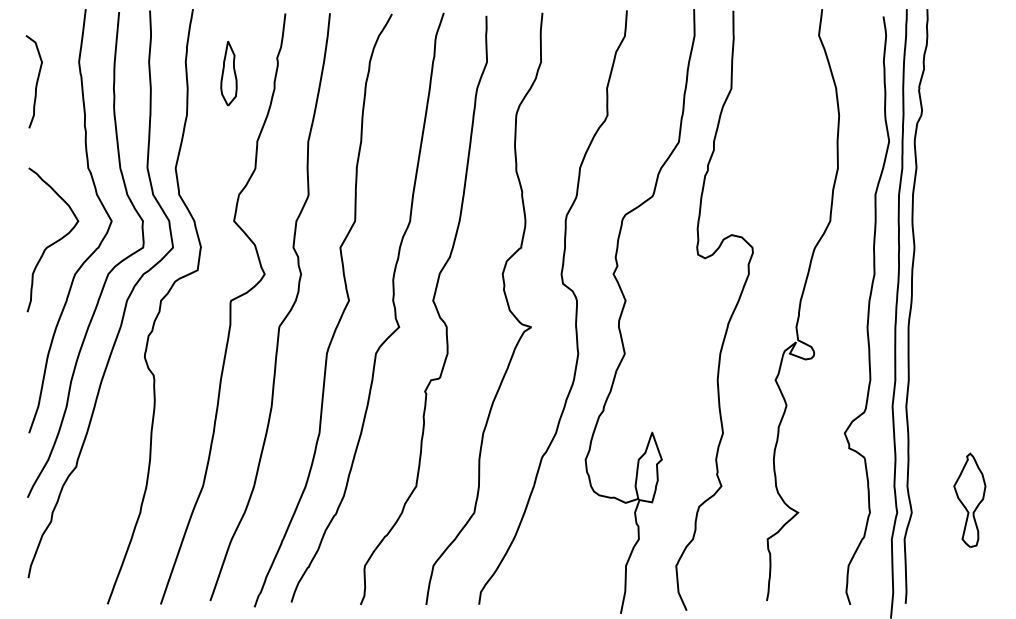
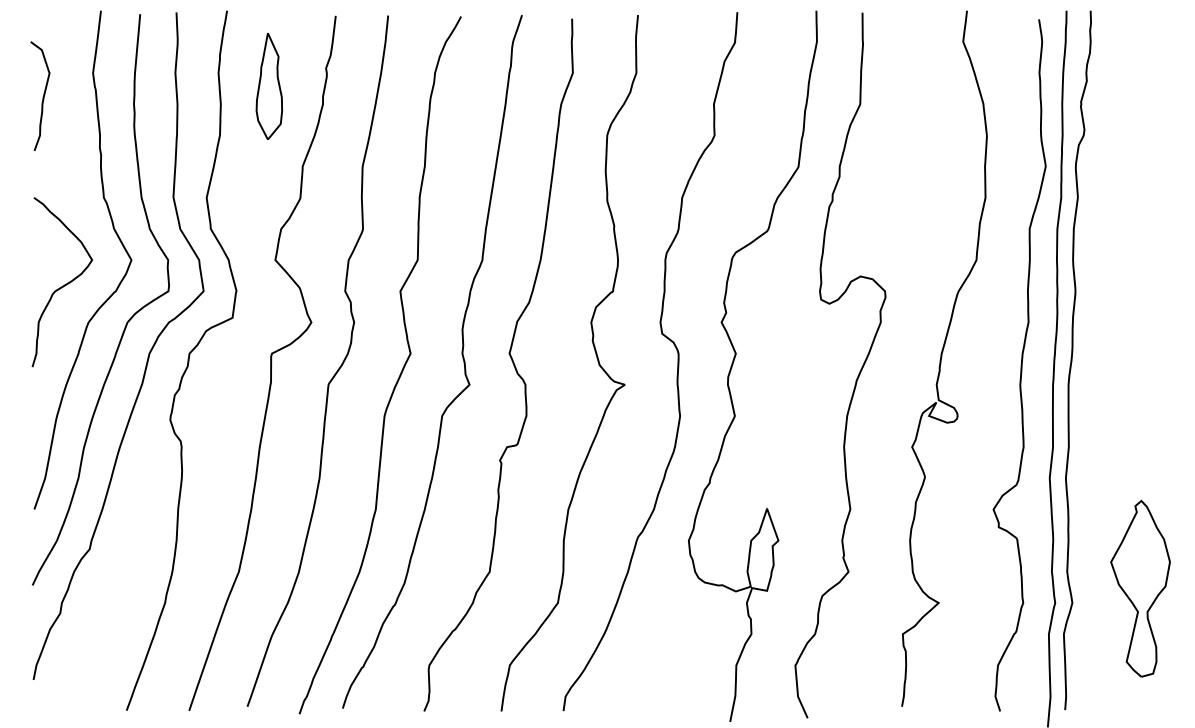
part: (228, 73) -> (268, 86), size x1.4
part: (969, 499) -> (1140, 587), size x1.6

